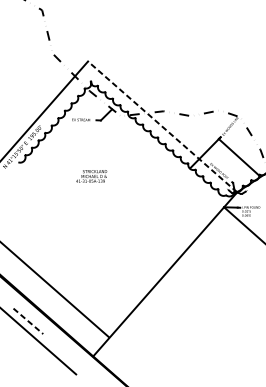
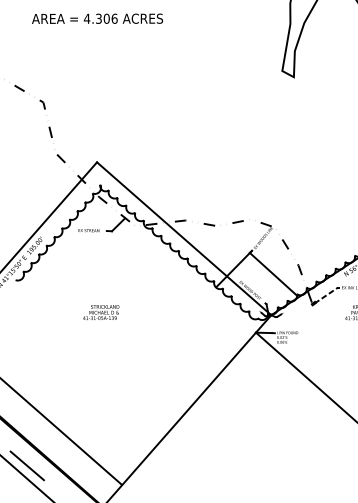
line: (162, 126) -> (184, 238), dashed -> solid
text: (91, 176) -> (101, 312), moved
line: (28, 320) -> (27, 465), dashed -> solid

